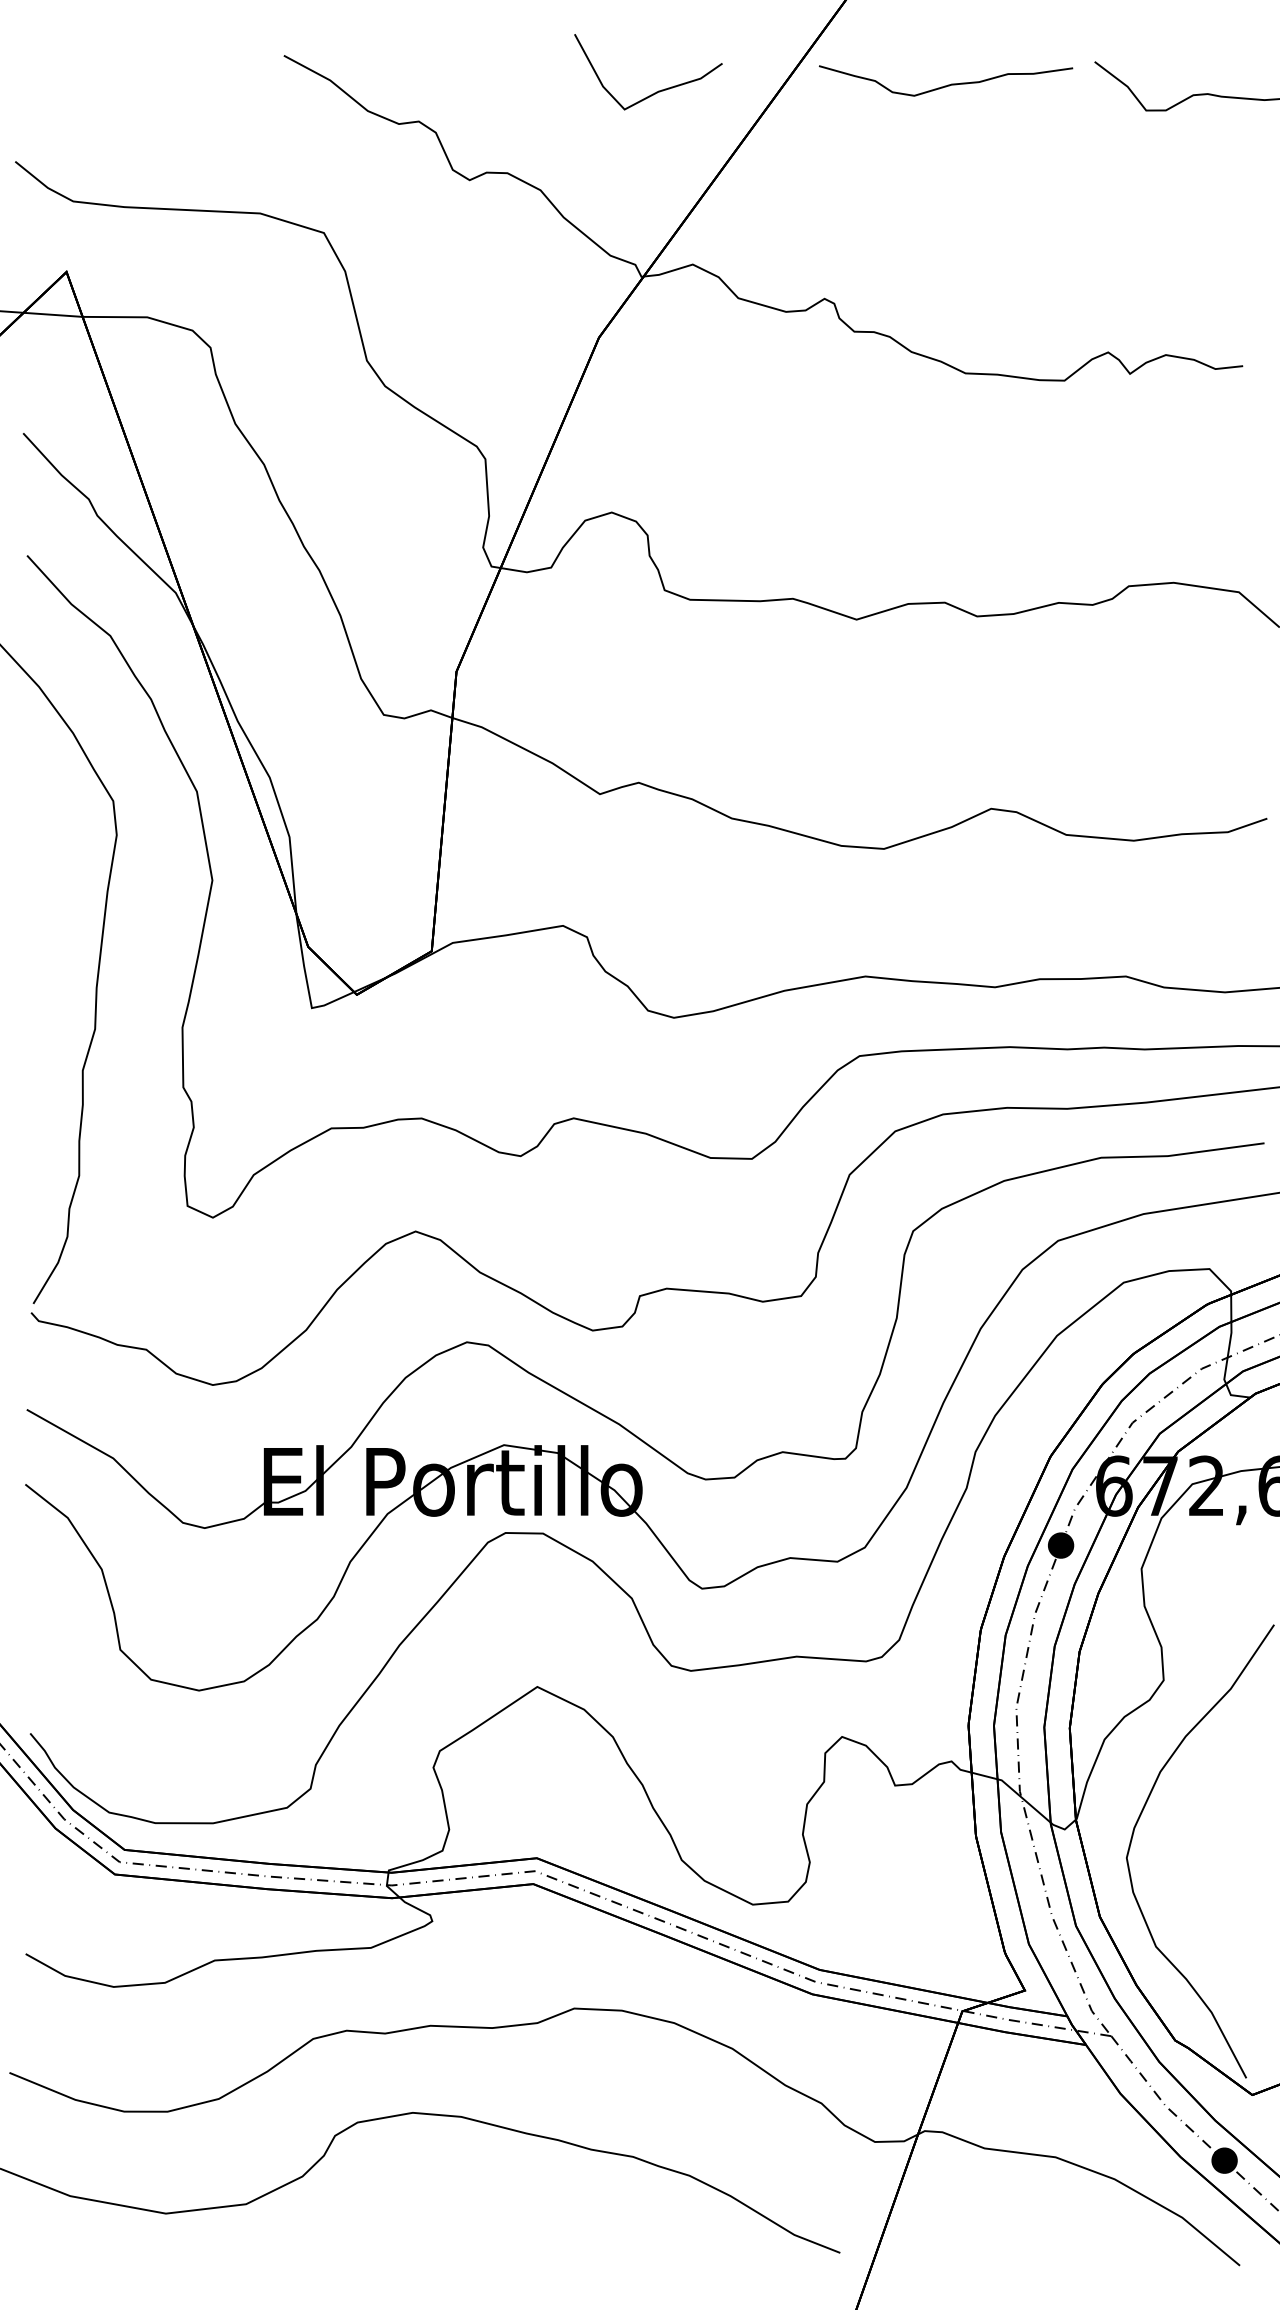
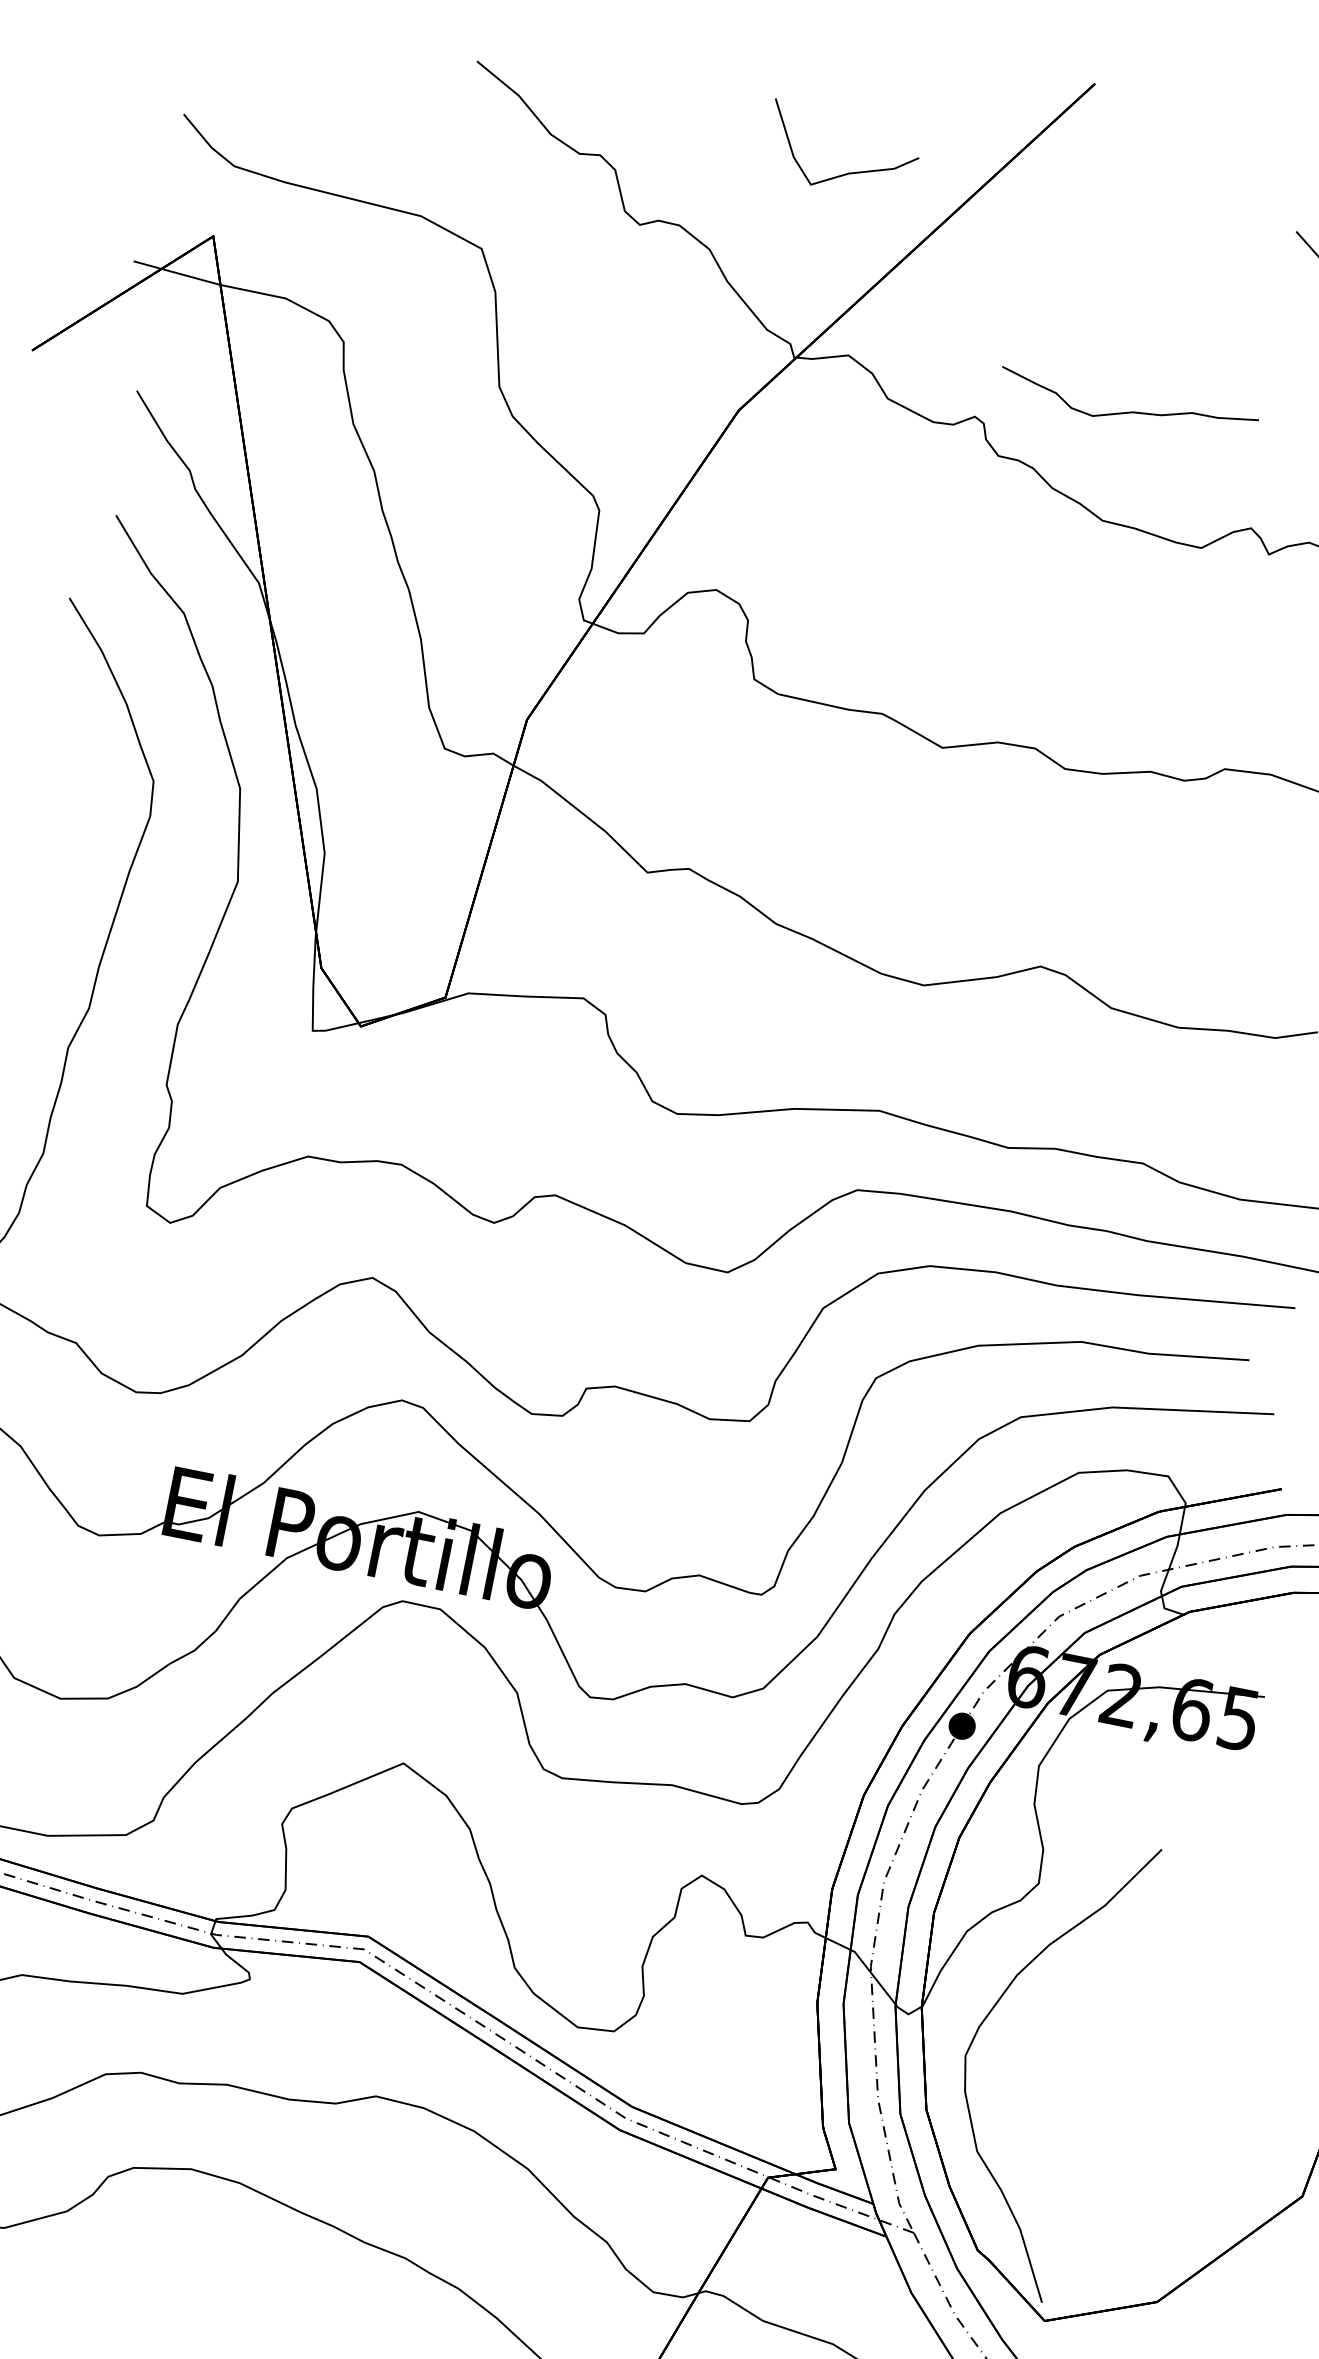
curve: (948, 84) -> (1129, 411), moved

